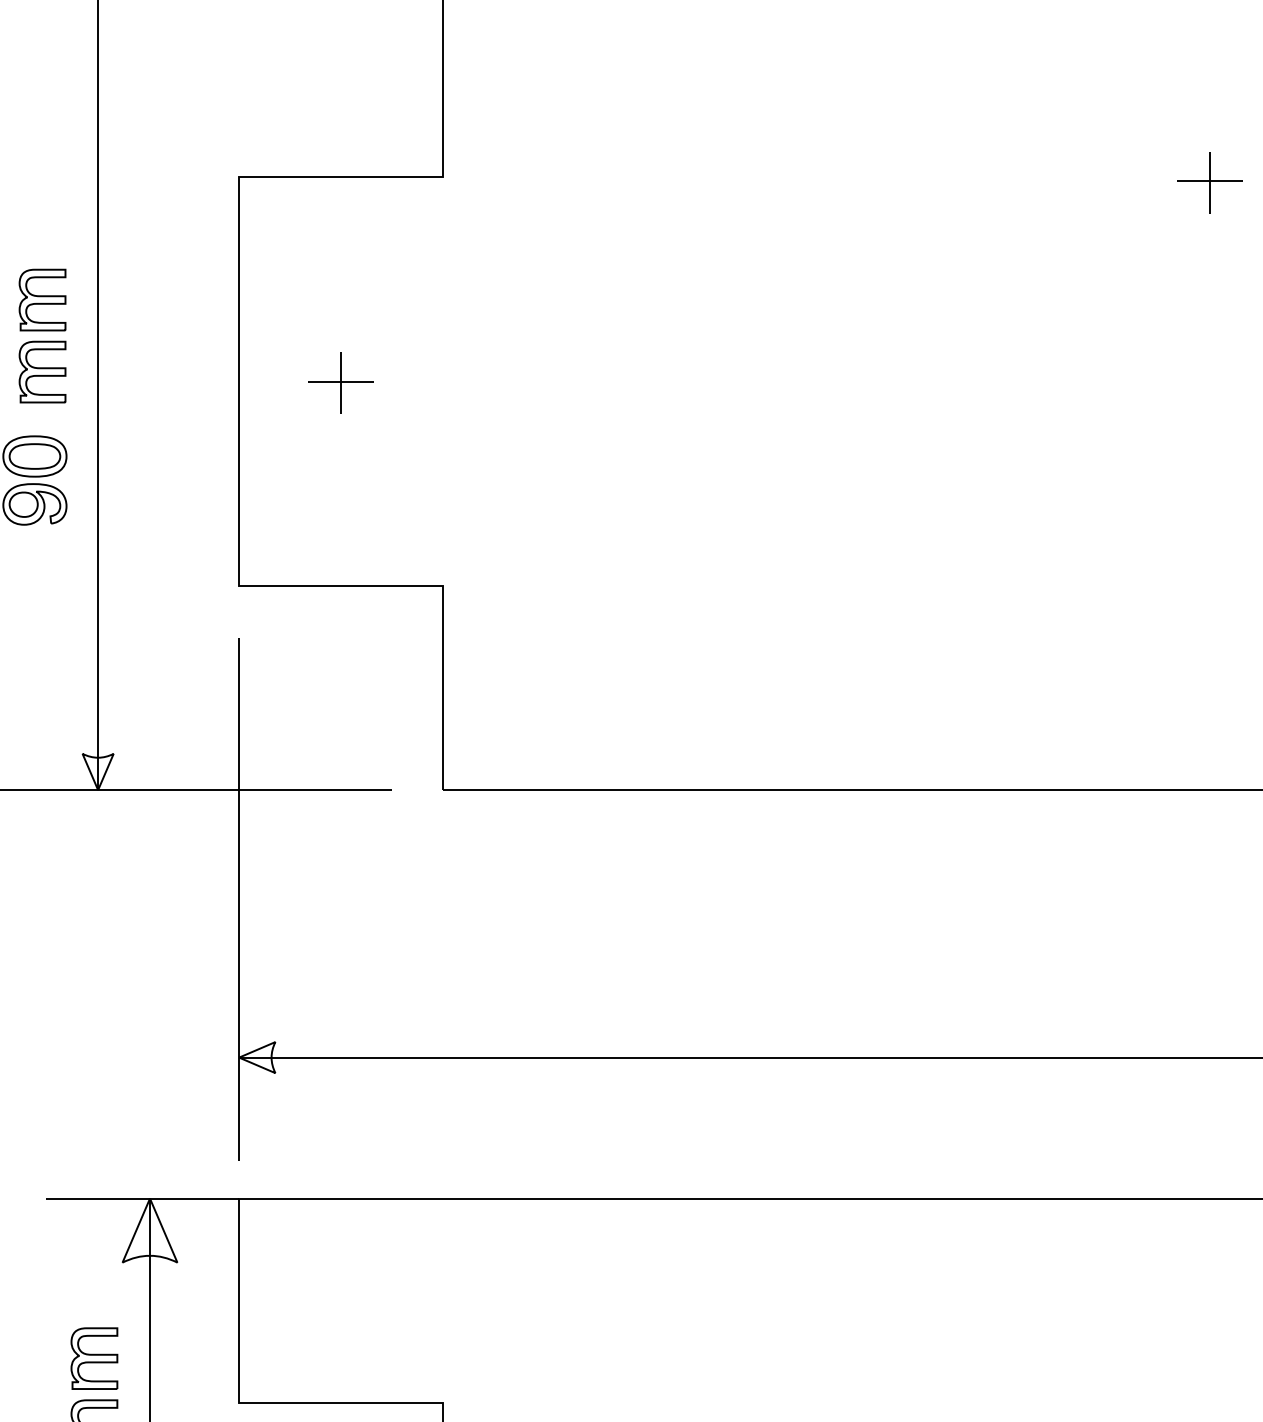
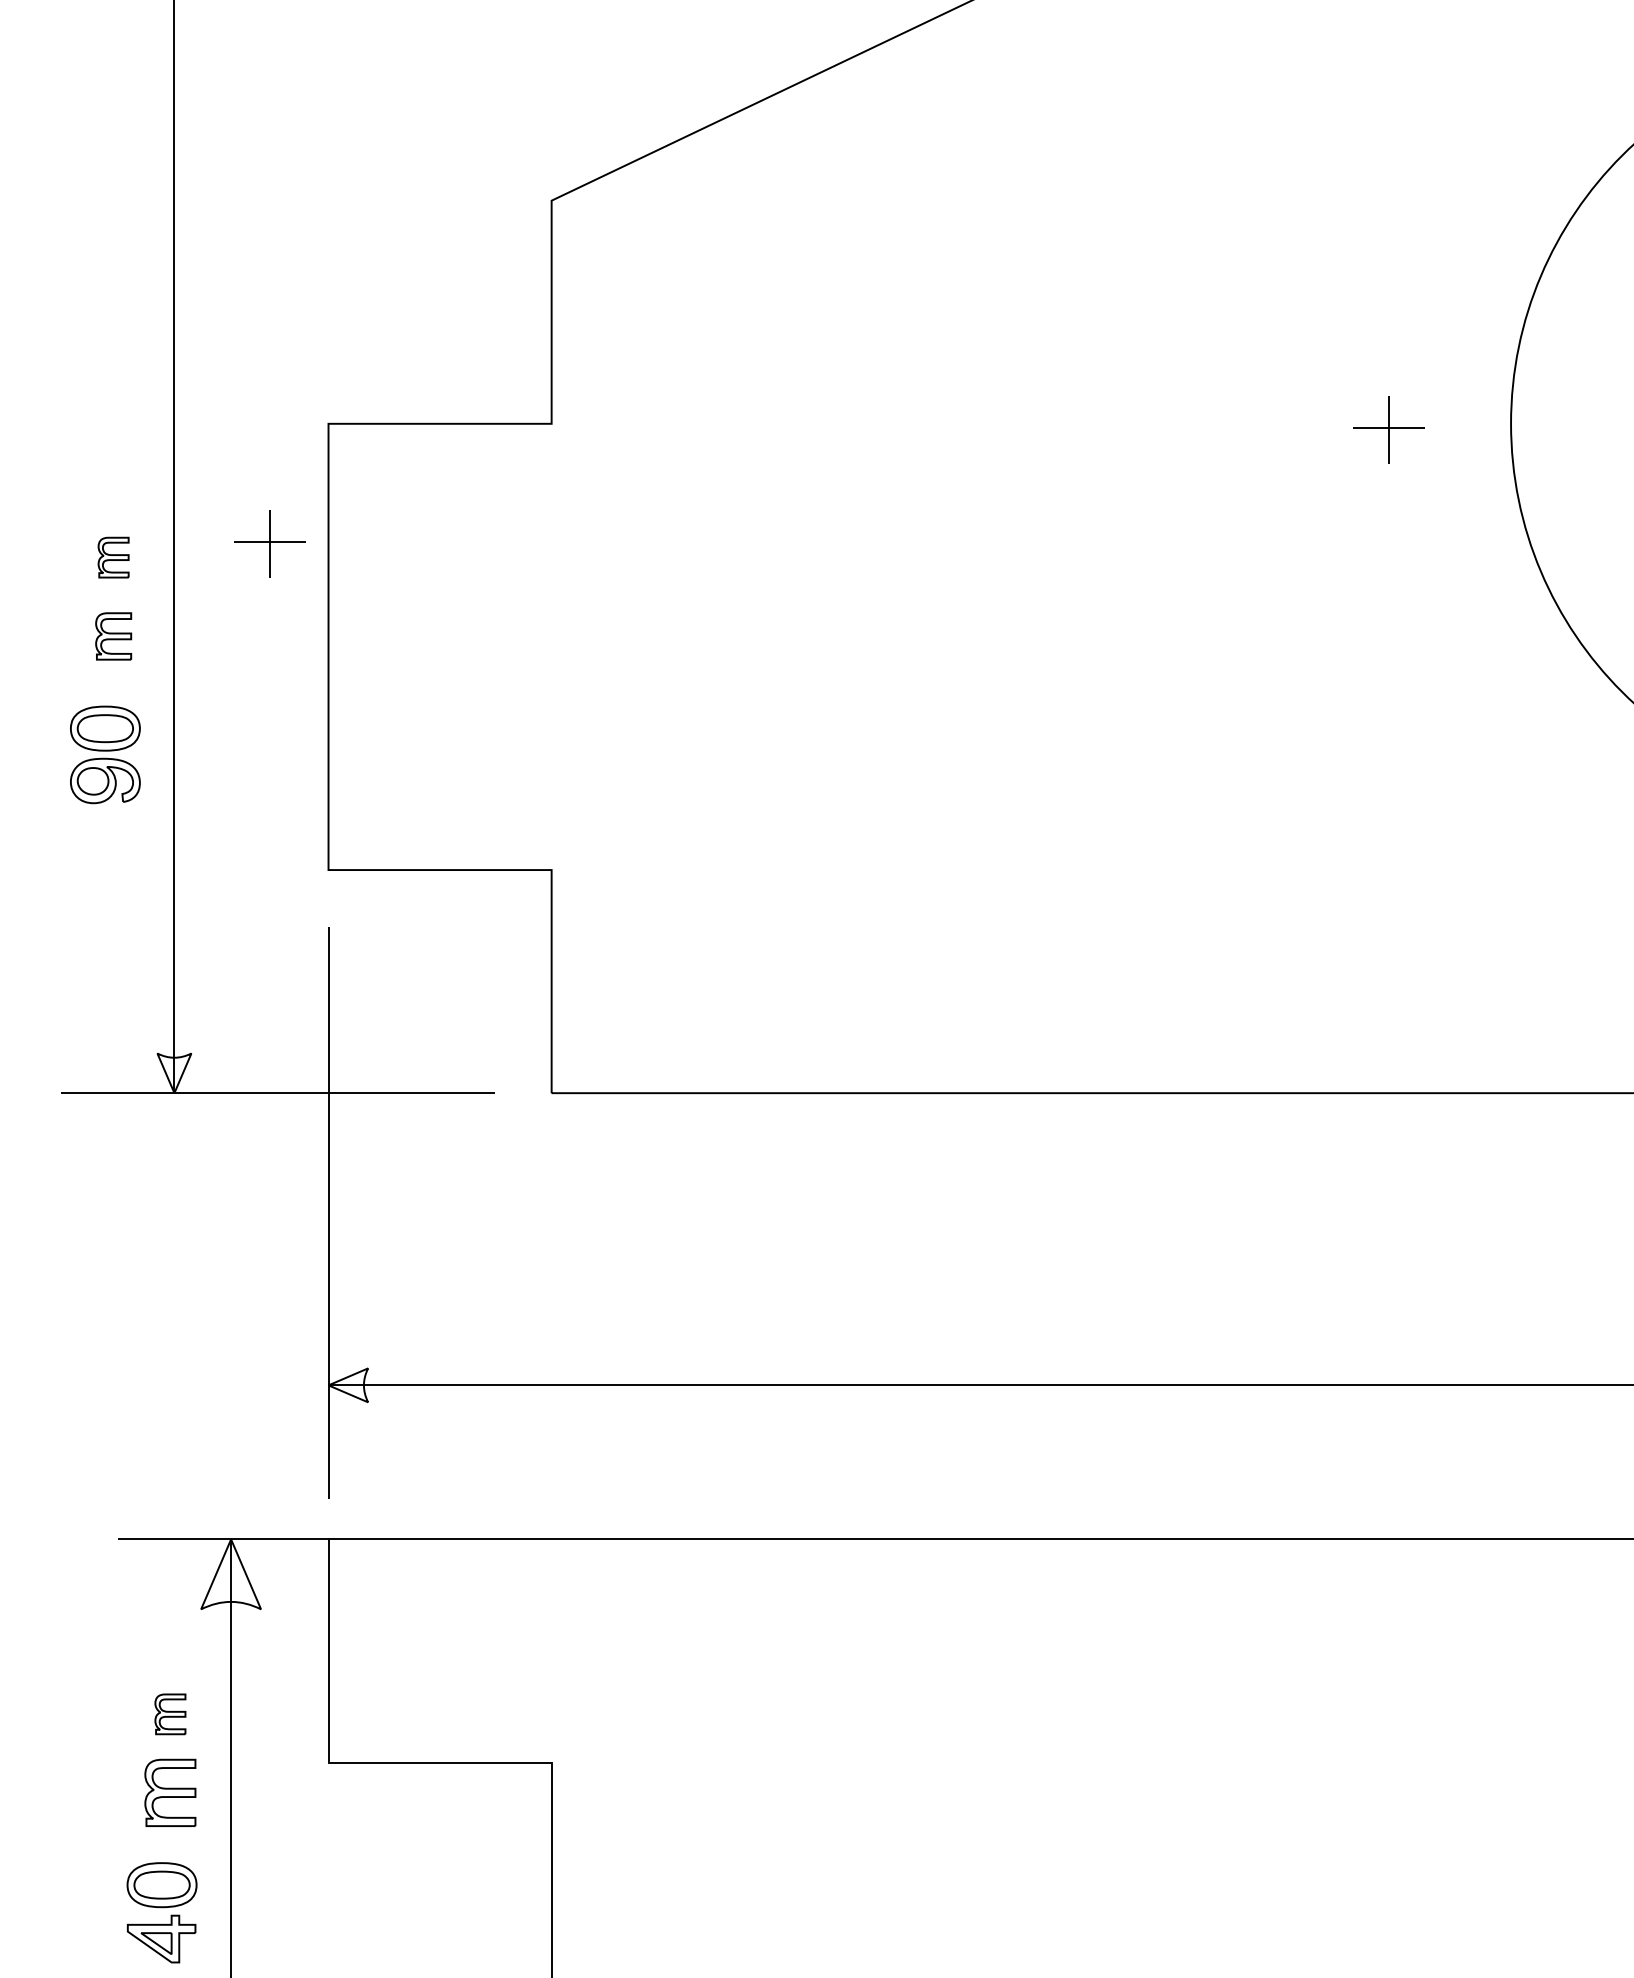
part: (42, 299) -> (113, 557), size x0.6
part: (42, 372) -> (113, 636), size x0.7
part: (340, 383) -> (269, 543), moved
part: (94, 1358) -> (170, 1714), size x0.6

